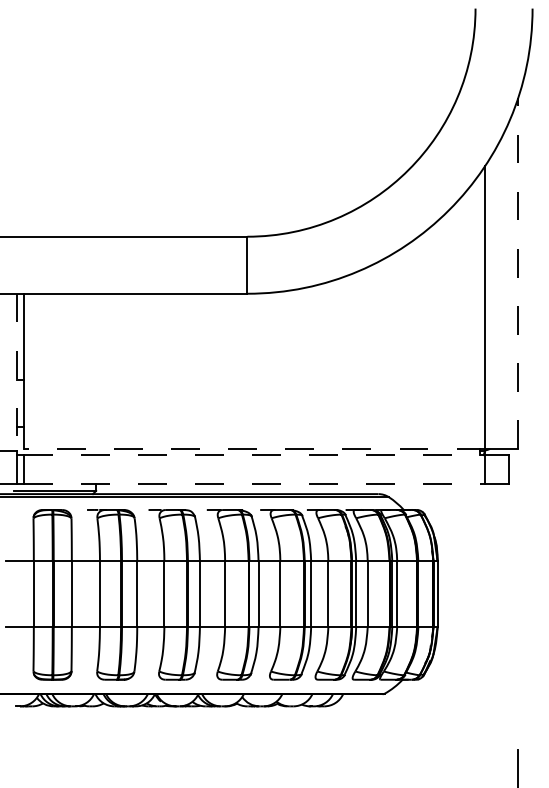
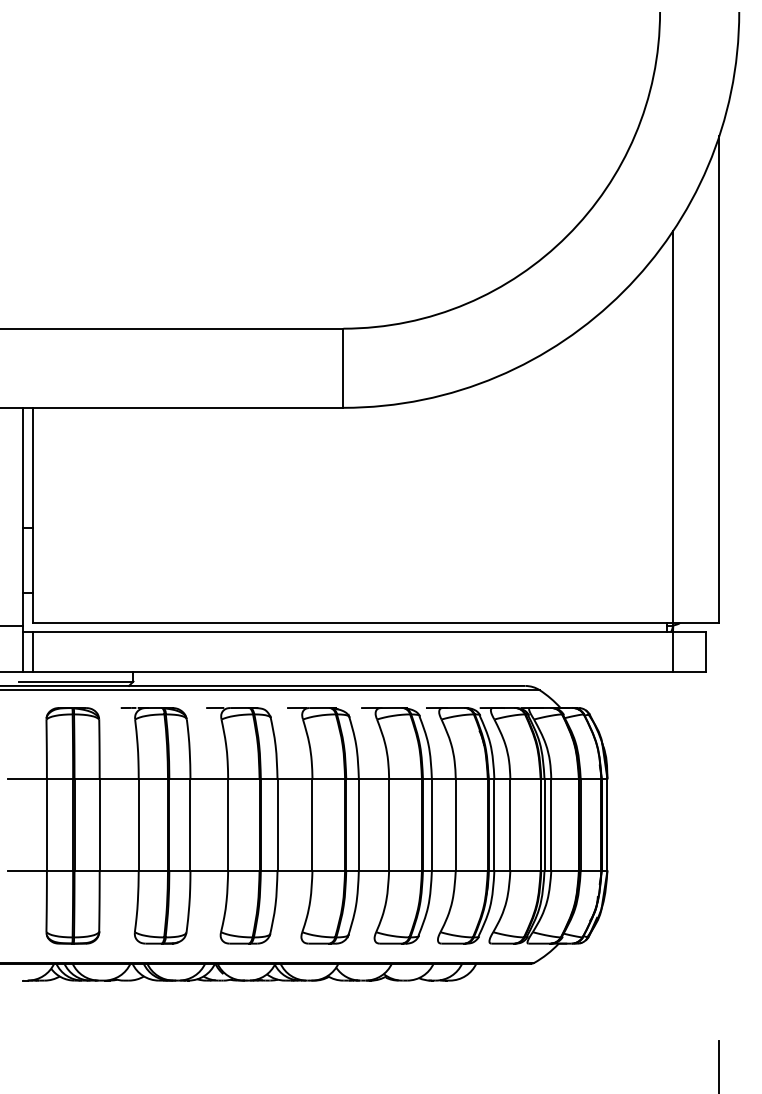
line: (518, 273) -> (719, 379), dashed -> solid
line: (16, 372) -> (23, 516), dashed -> solid
line: (254, 448) -> (353, 622), dashed -> solid
line: (254, 455) -> (353, 632), dashed -> solid
line: (254, 483) -> (353, 671), dashed -> solid

